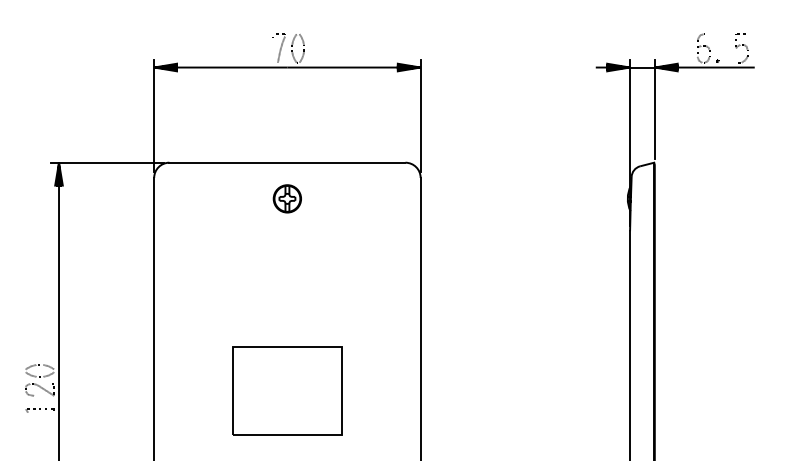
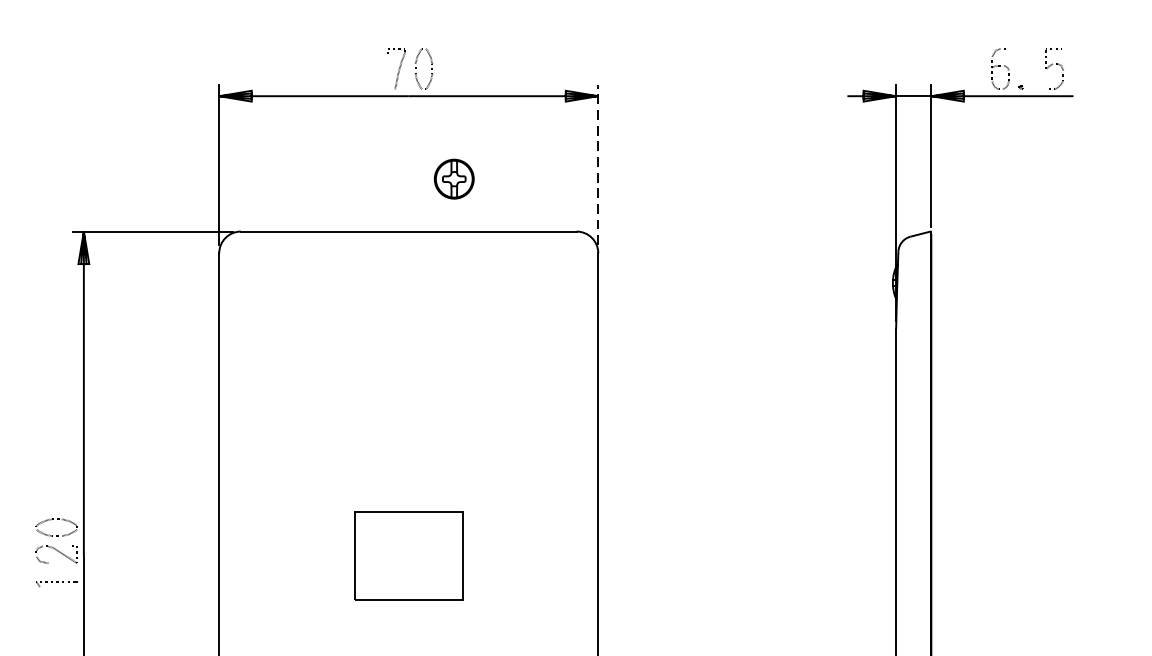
line: (420, 115) -> (598, 164), solid -> dashed
part: (286, 198) -> (452, 178), moved
part: (287, 390) -> (408, 555), size x0.7

